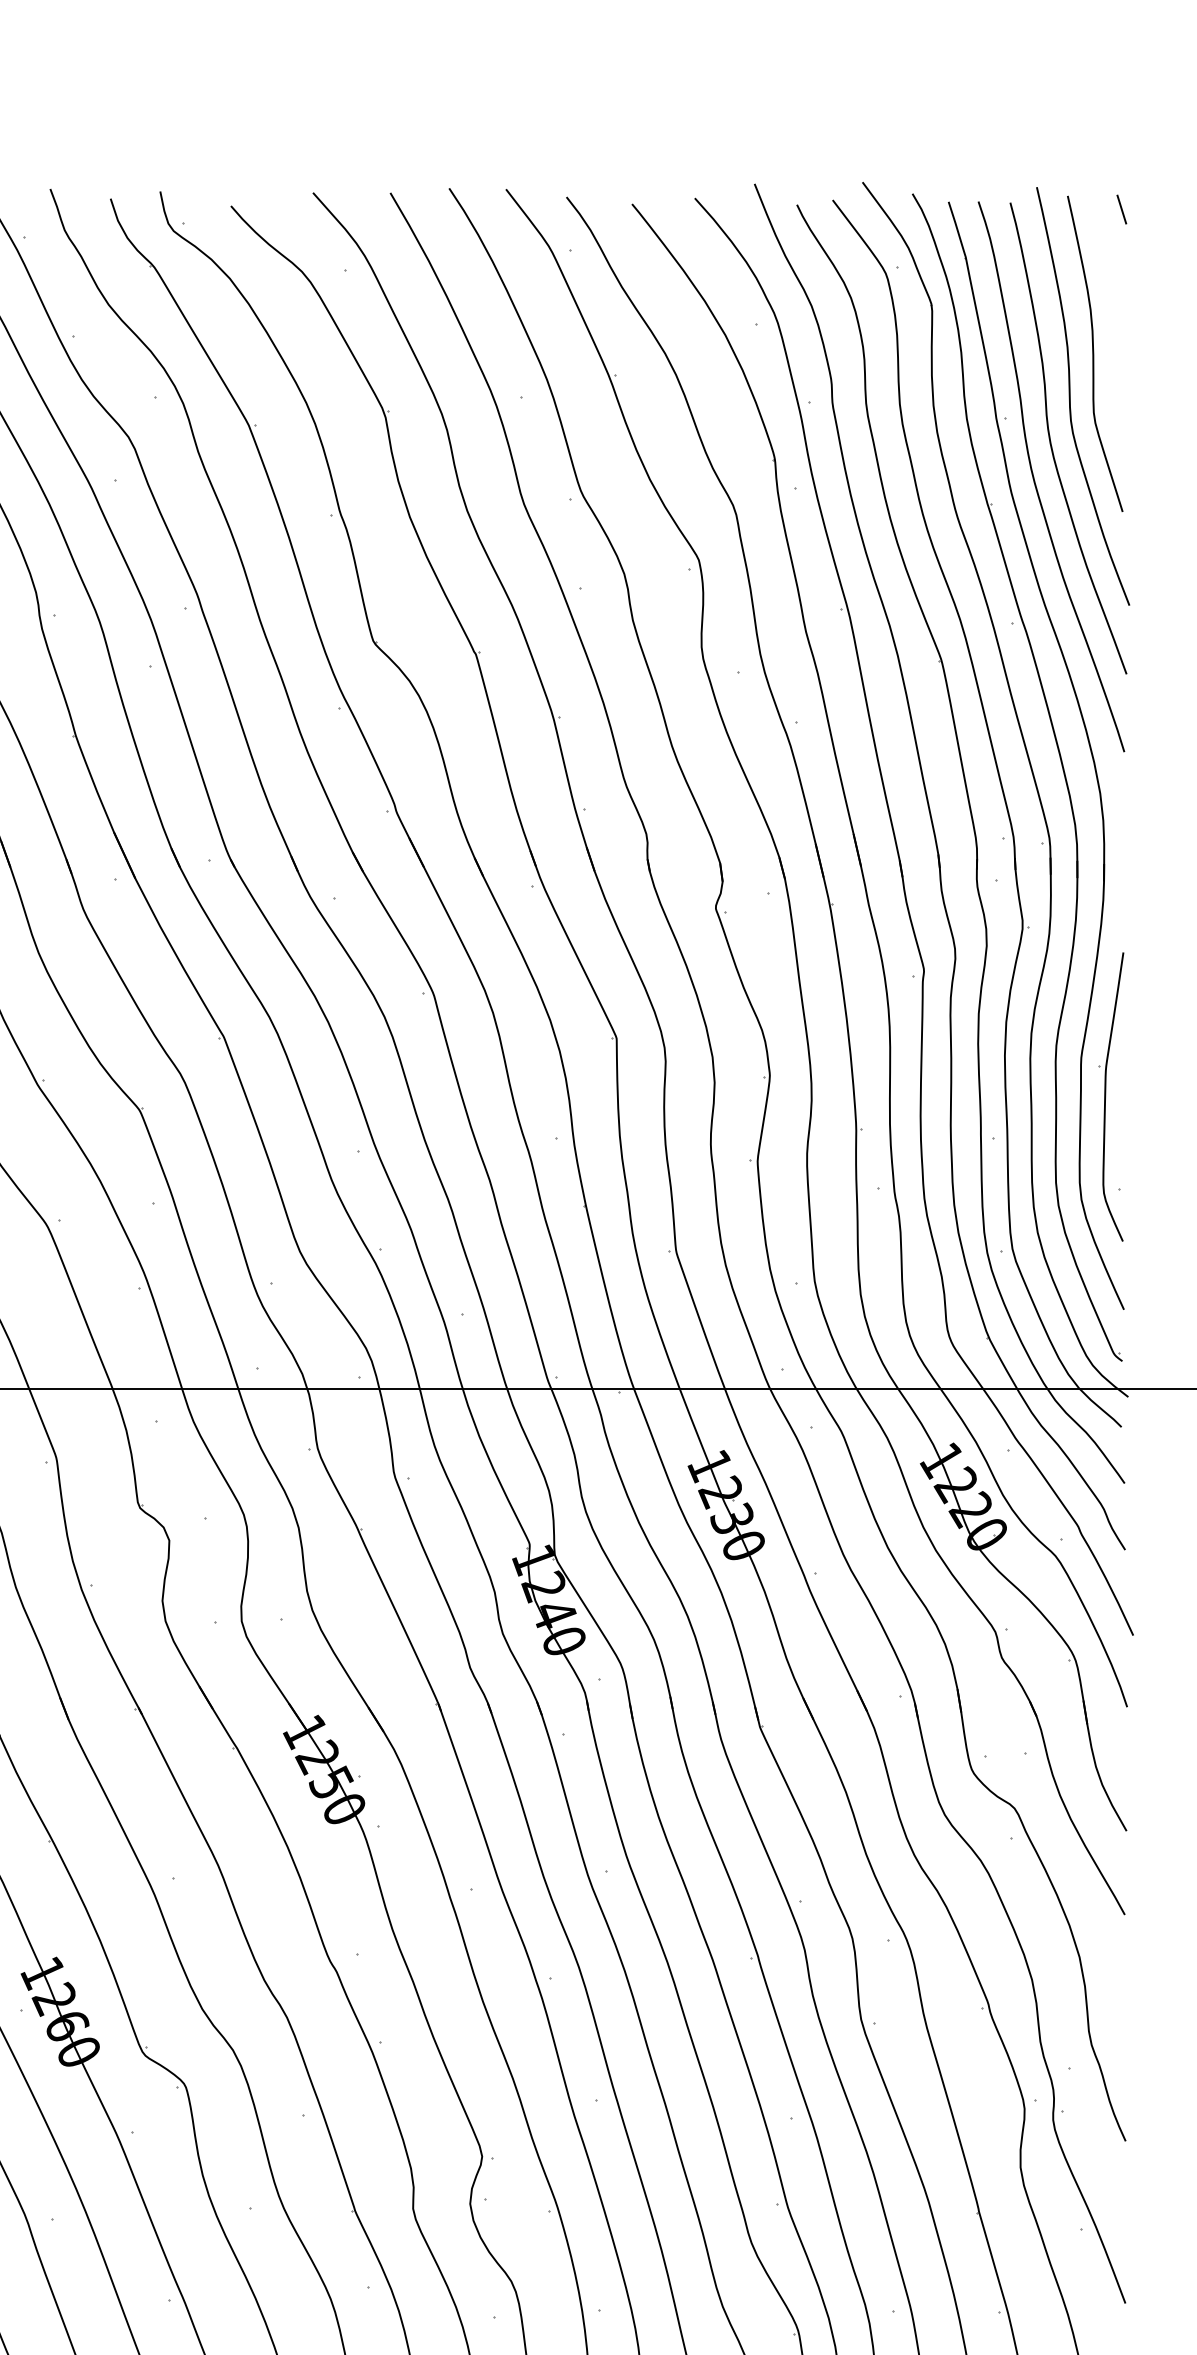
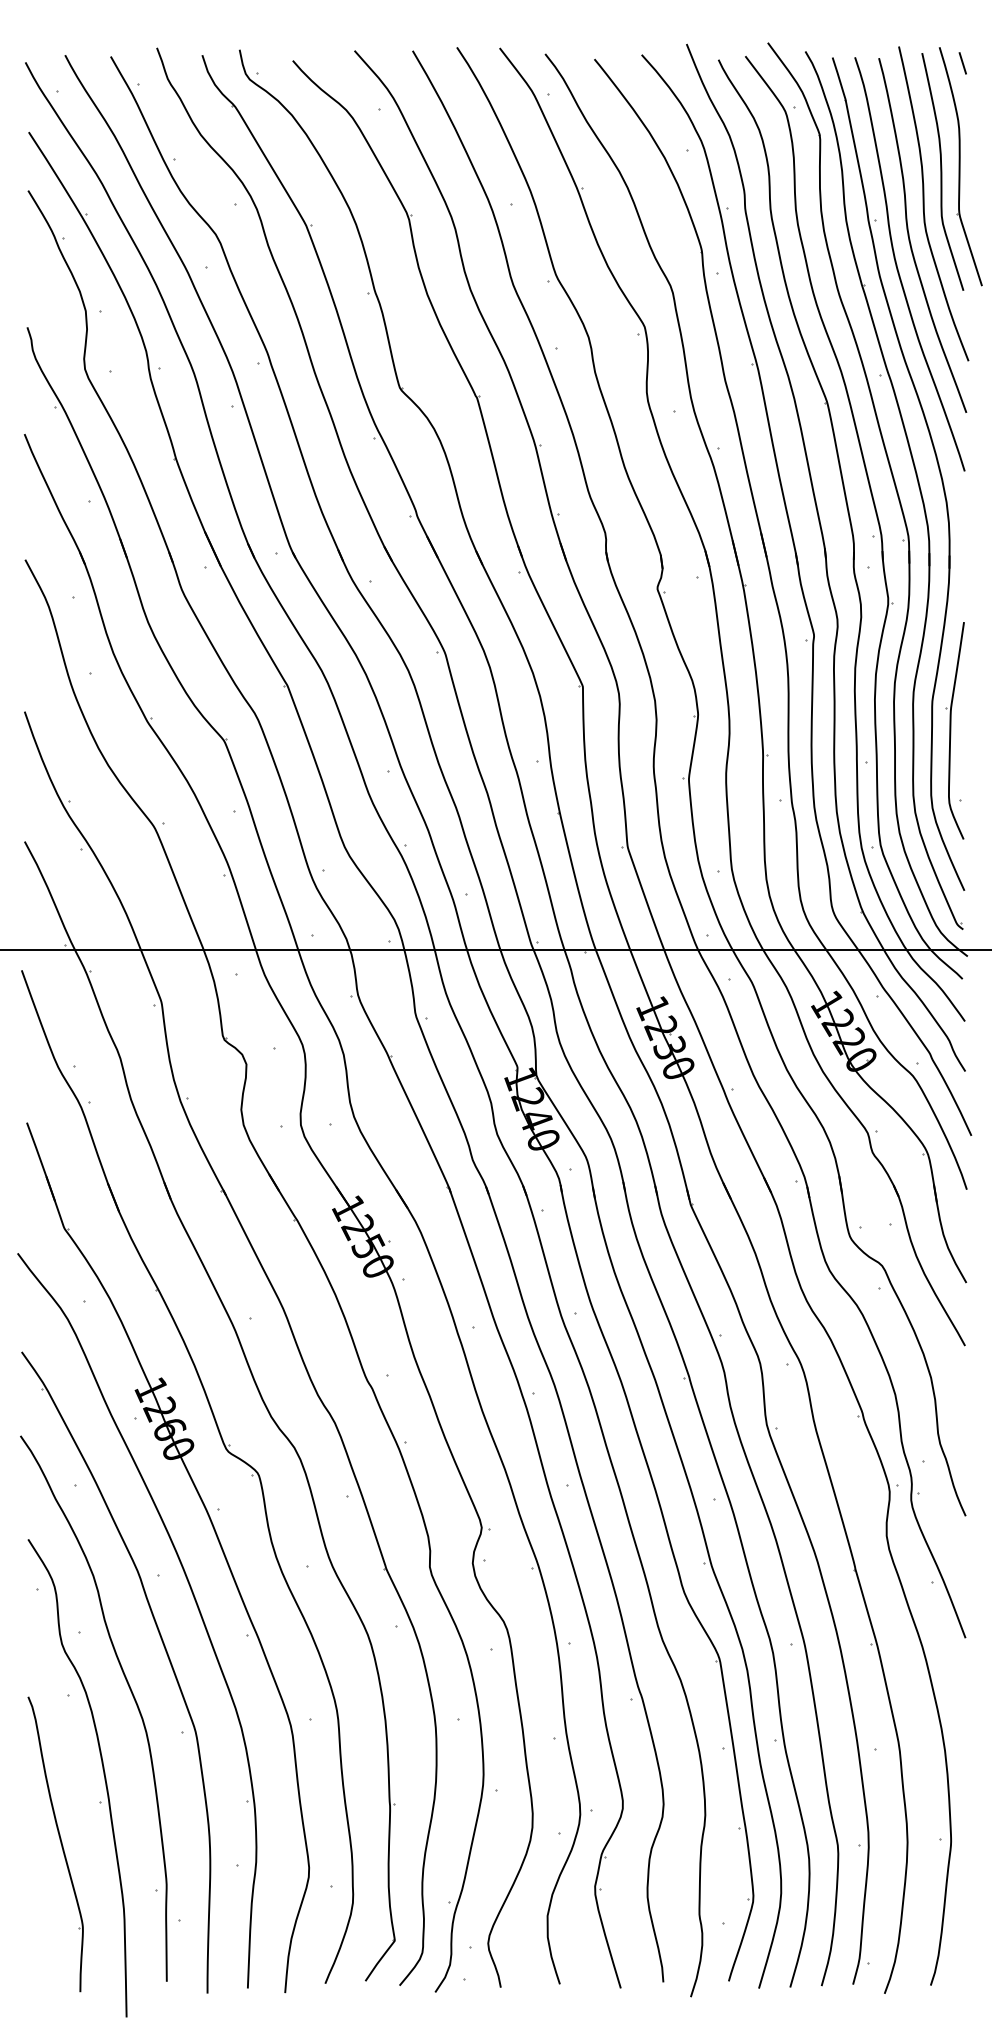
part: (1118, 346) -> (960, 166), added

